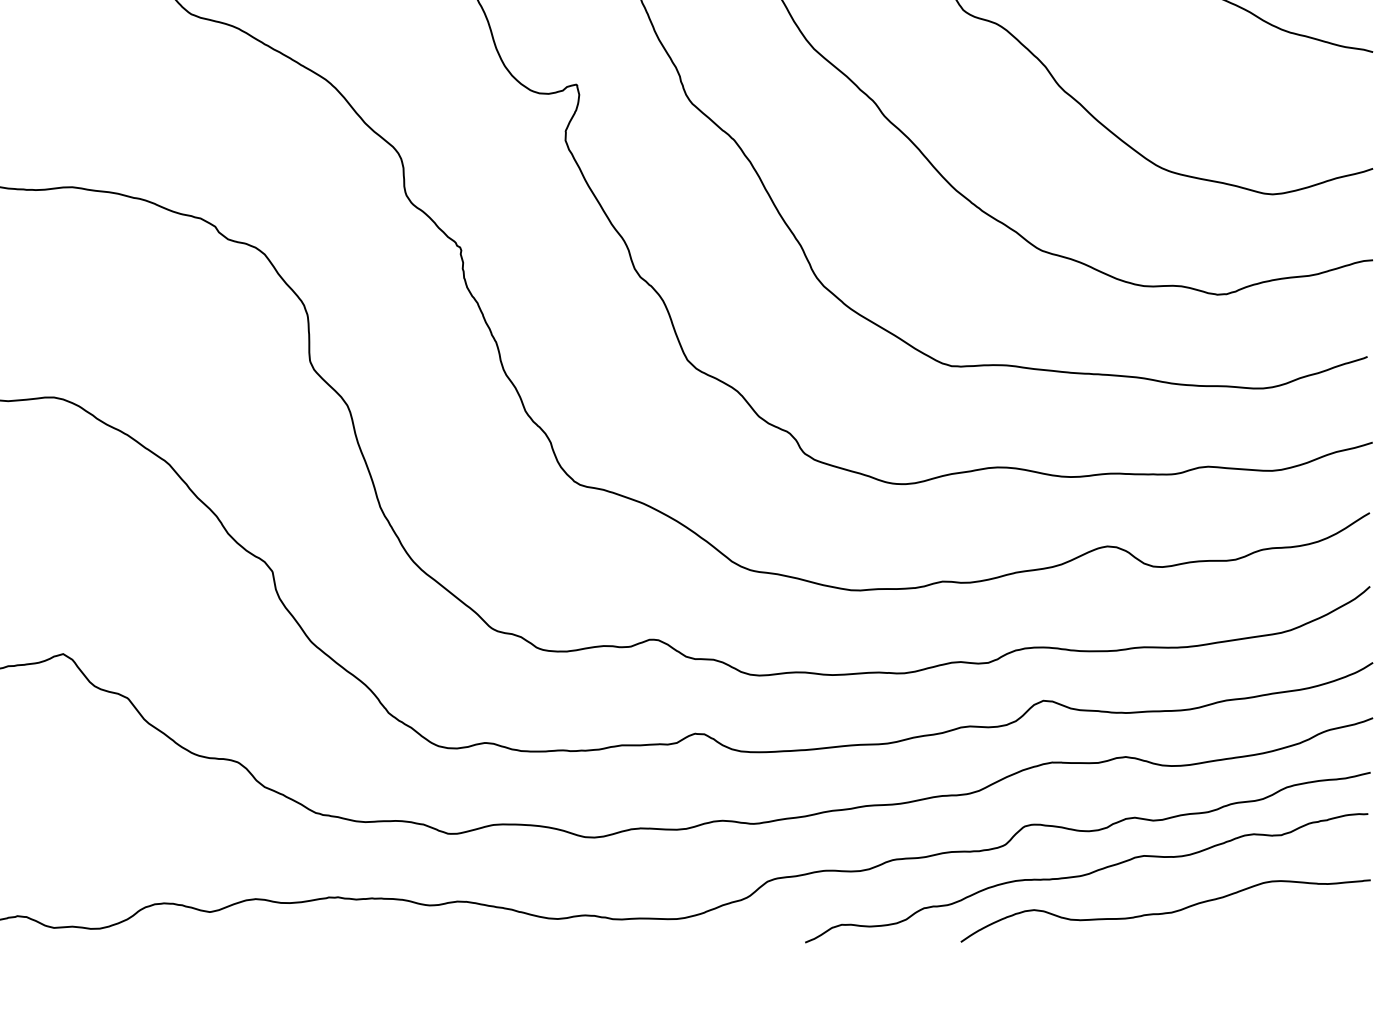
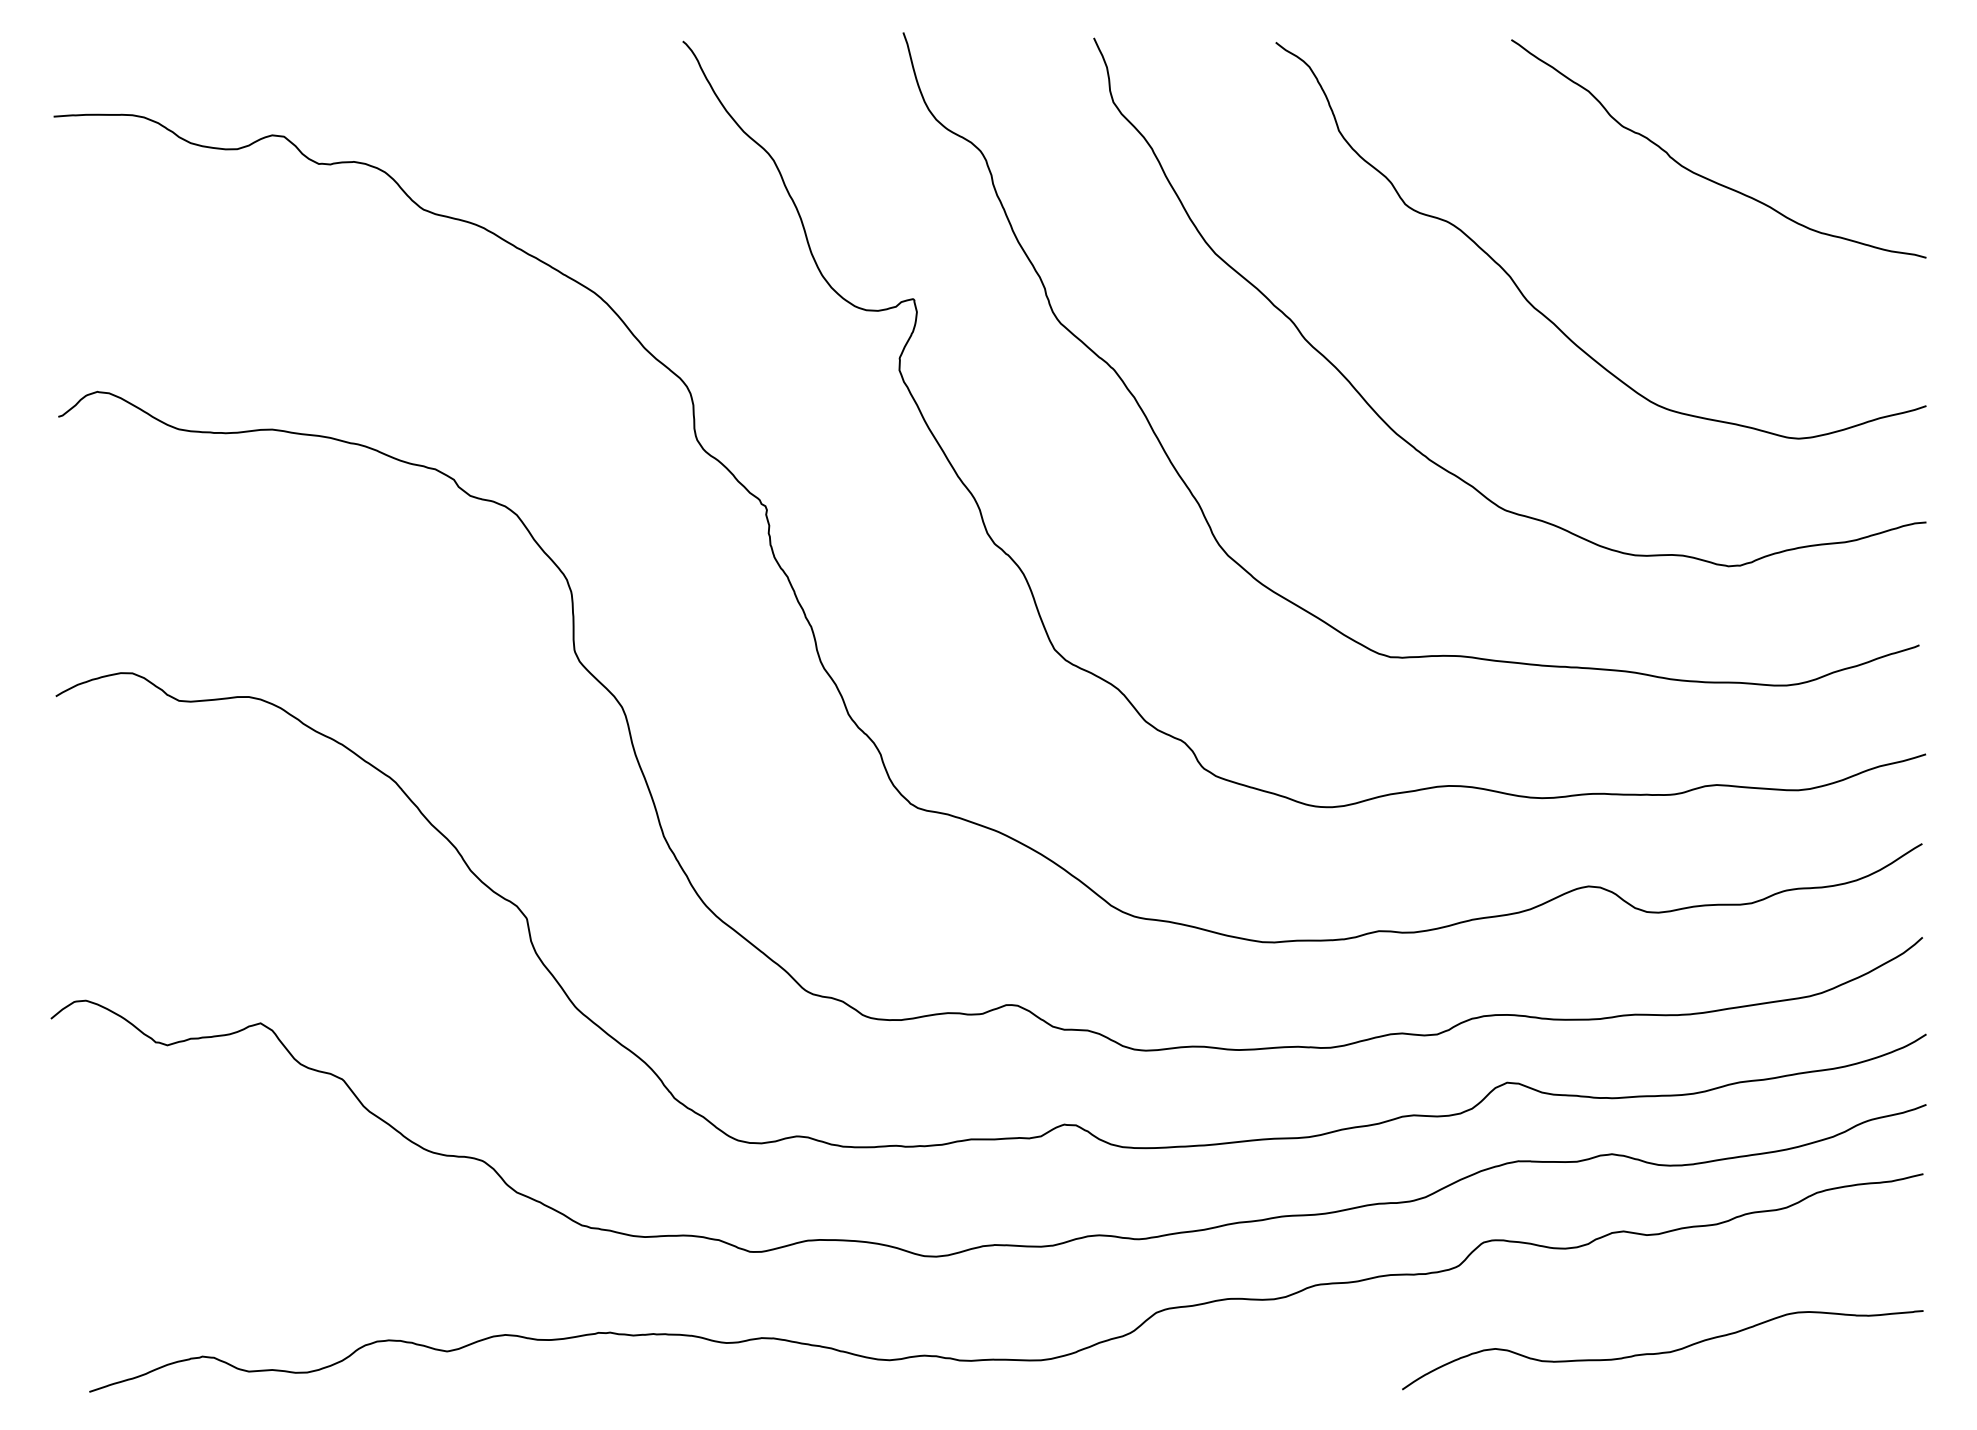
curve: (1085, 875) -> (1560, 1305), removed

